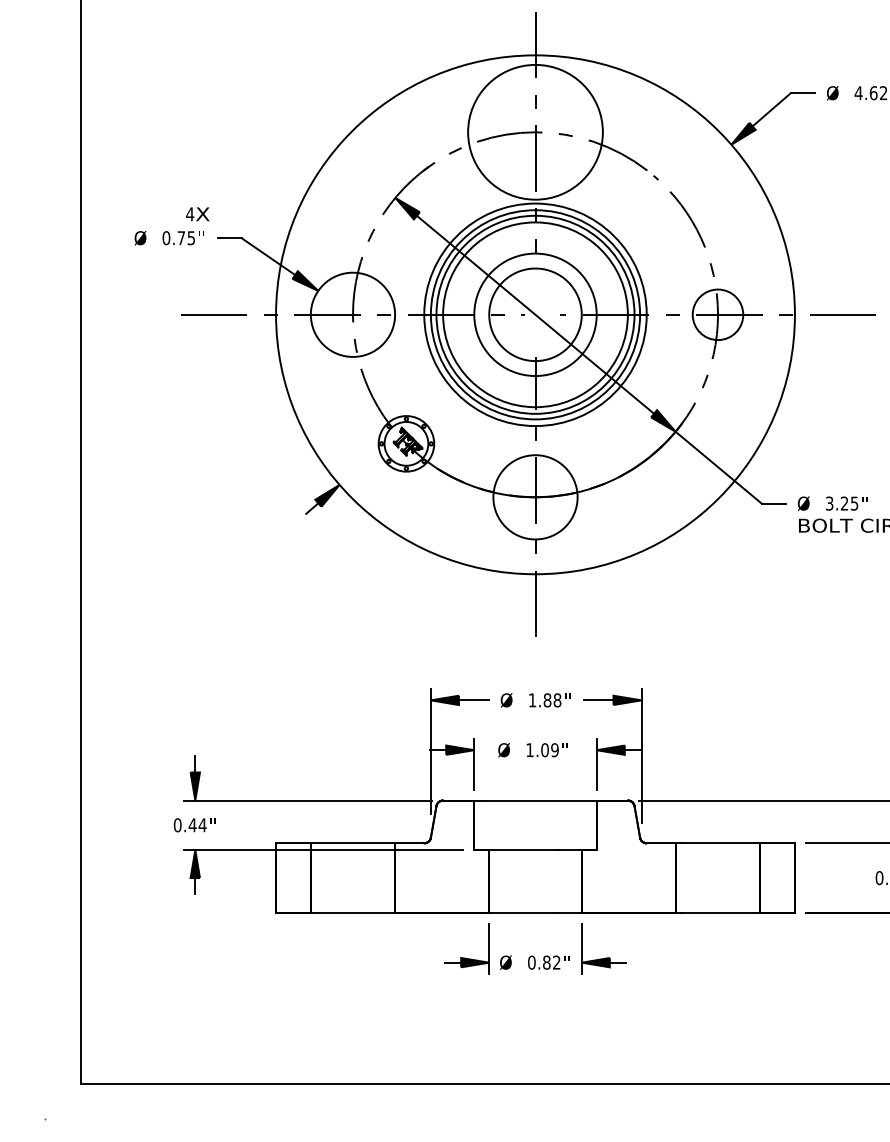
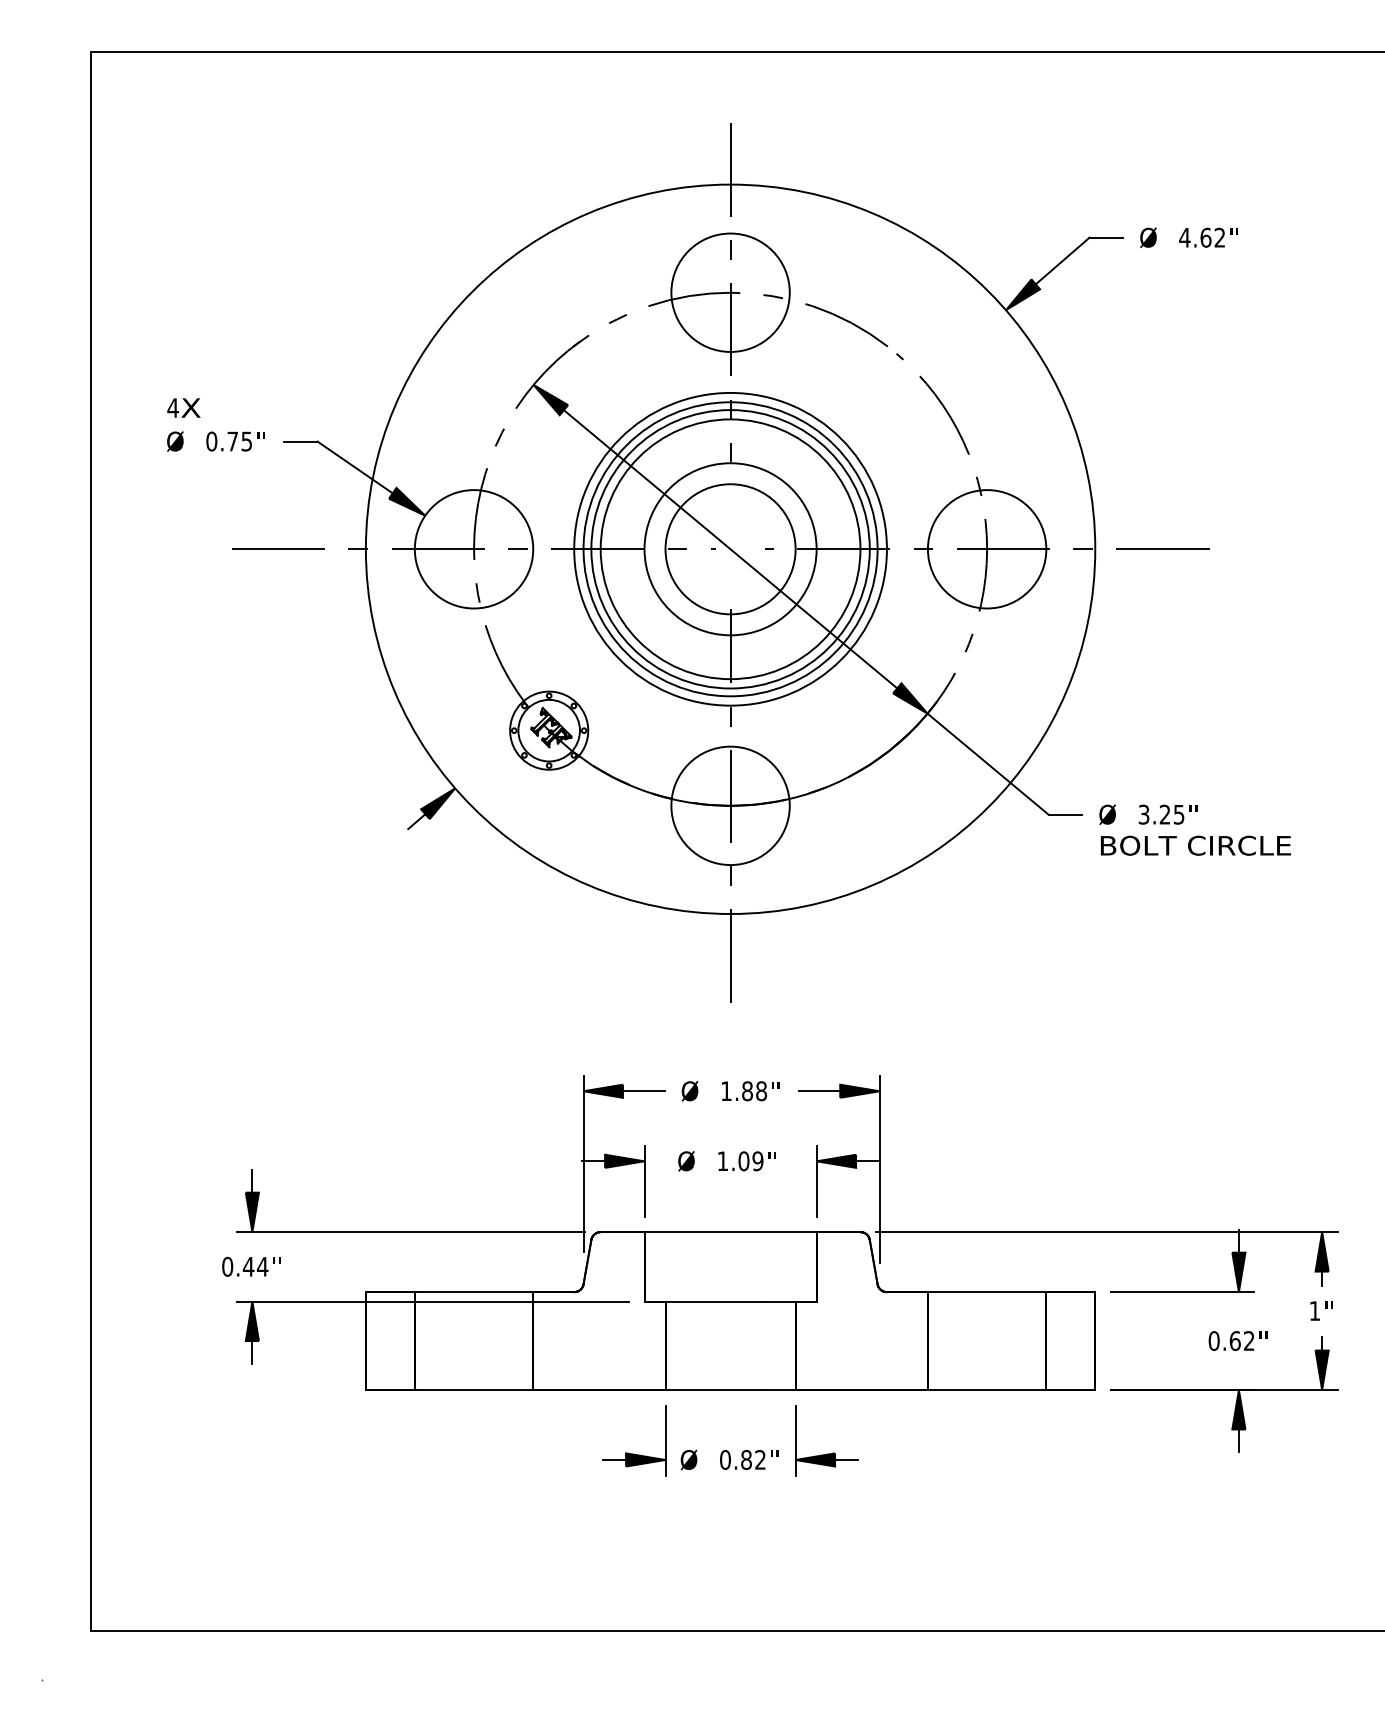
circle: (535, 132) -> (730, 292), size x0.62
text: (197, 213) -> (183, 407), moved
circle: (717, 314) -> (986, 549), size x1.67

